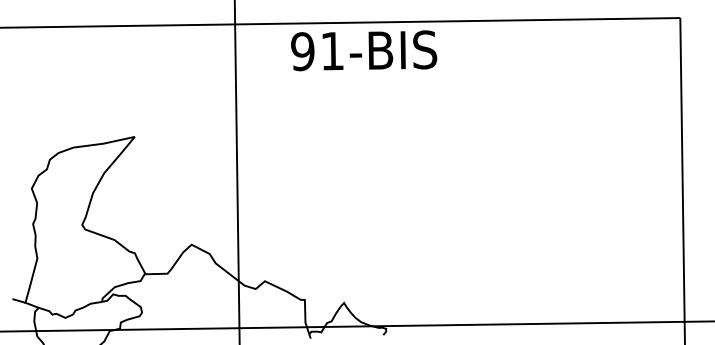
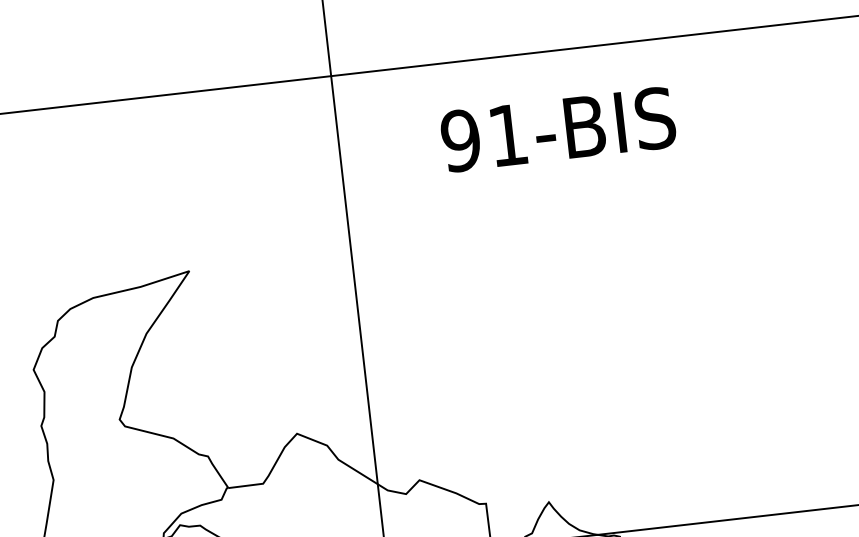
text: (364, 50) -> (558, 129), moved

